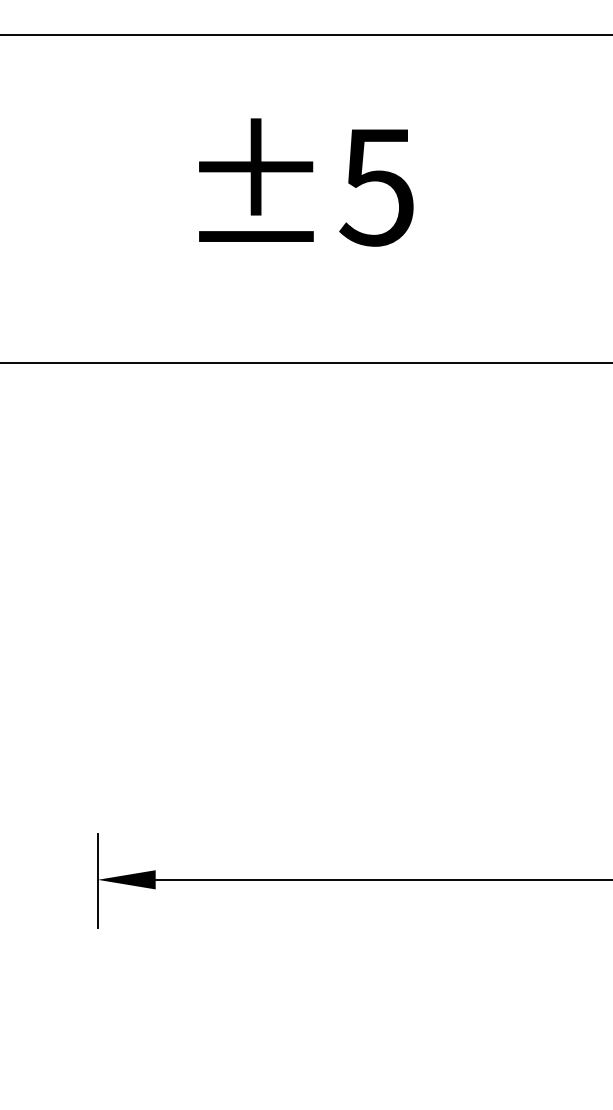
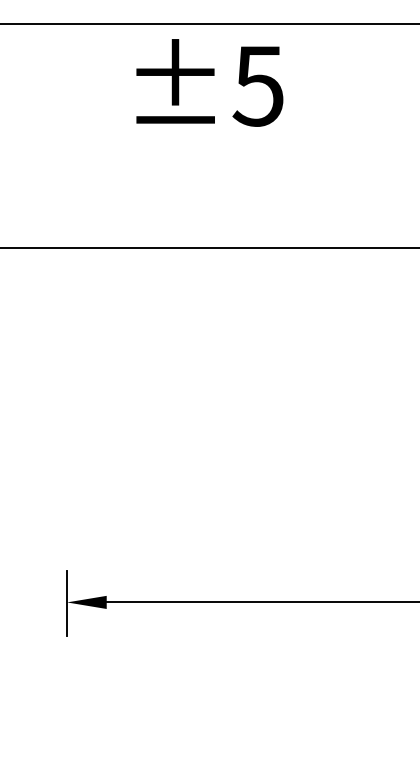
text: (305, 181) -> (209, 82), moved

